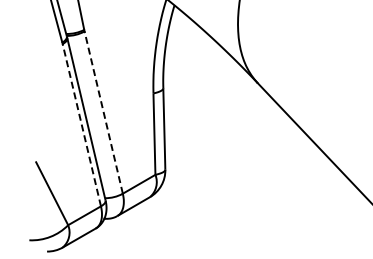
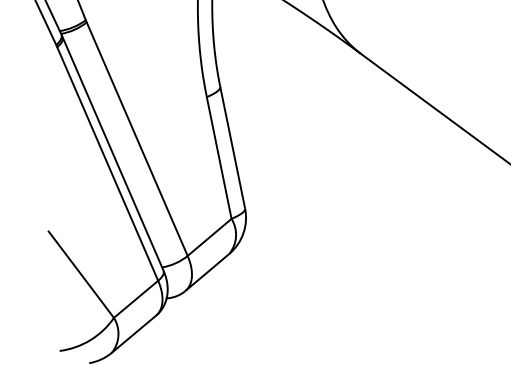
line: (103, 112) -> (136, 139), dashed -> solid
line: (81, 125) -> (107, 164), dashed -> solid

